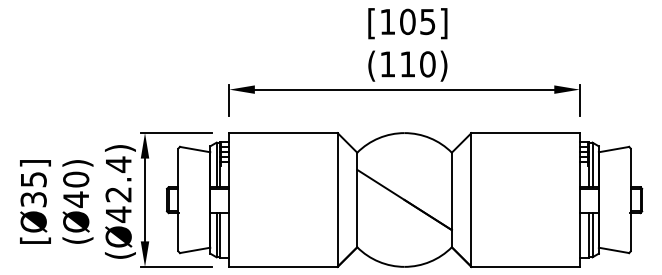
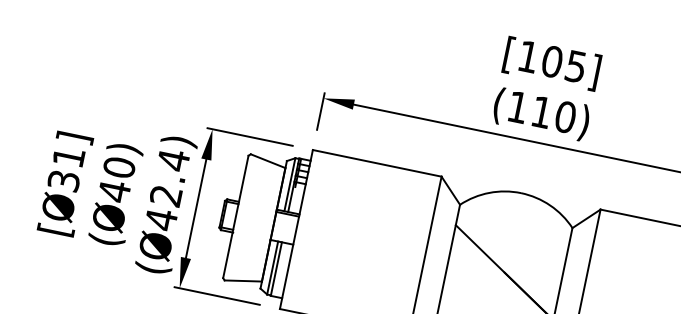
text: (33, 179) -> (68, 156), [Ø35] -> [Ø31]

